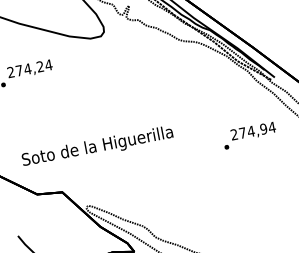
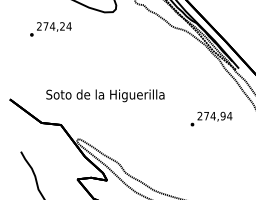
text: (249, 134) -> (211, 118), moved
text: (97, 146) -> (105, 95), moved

